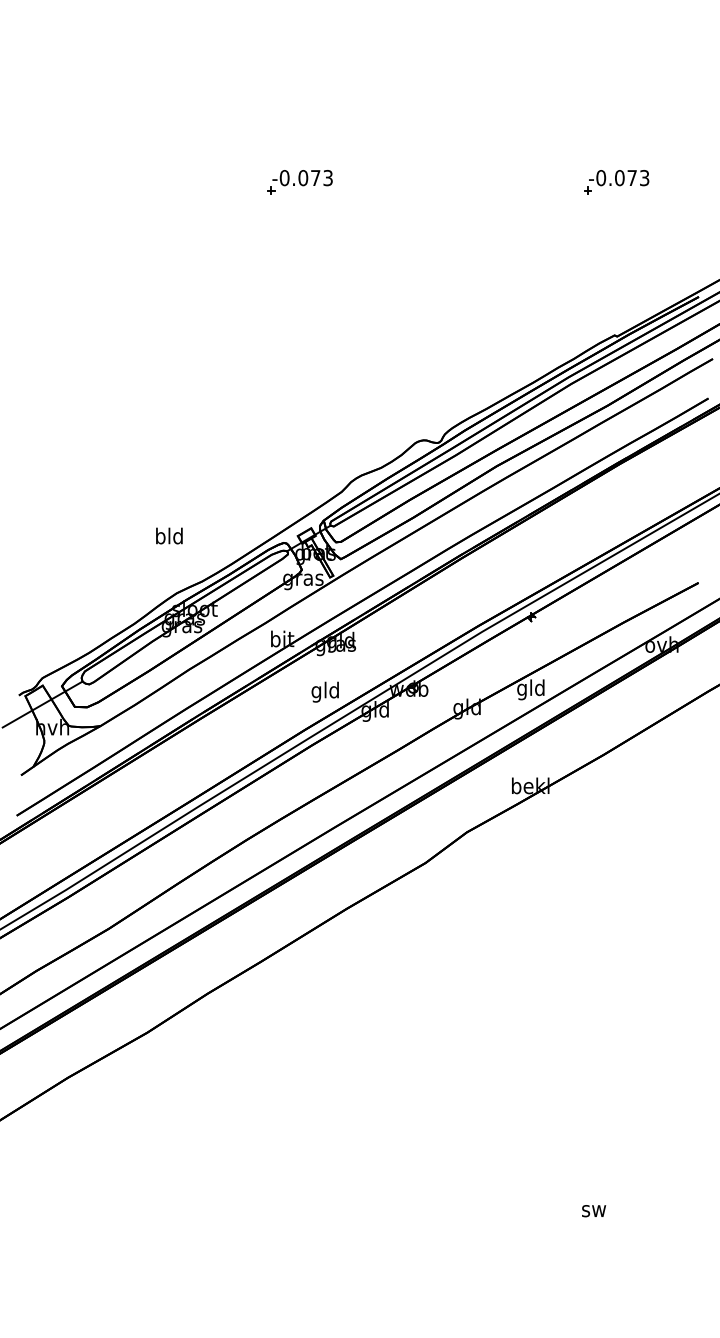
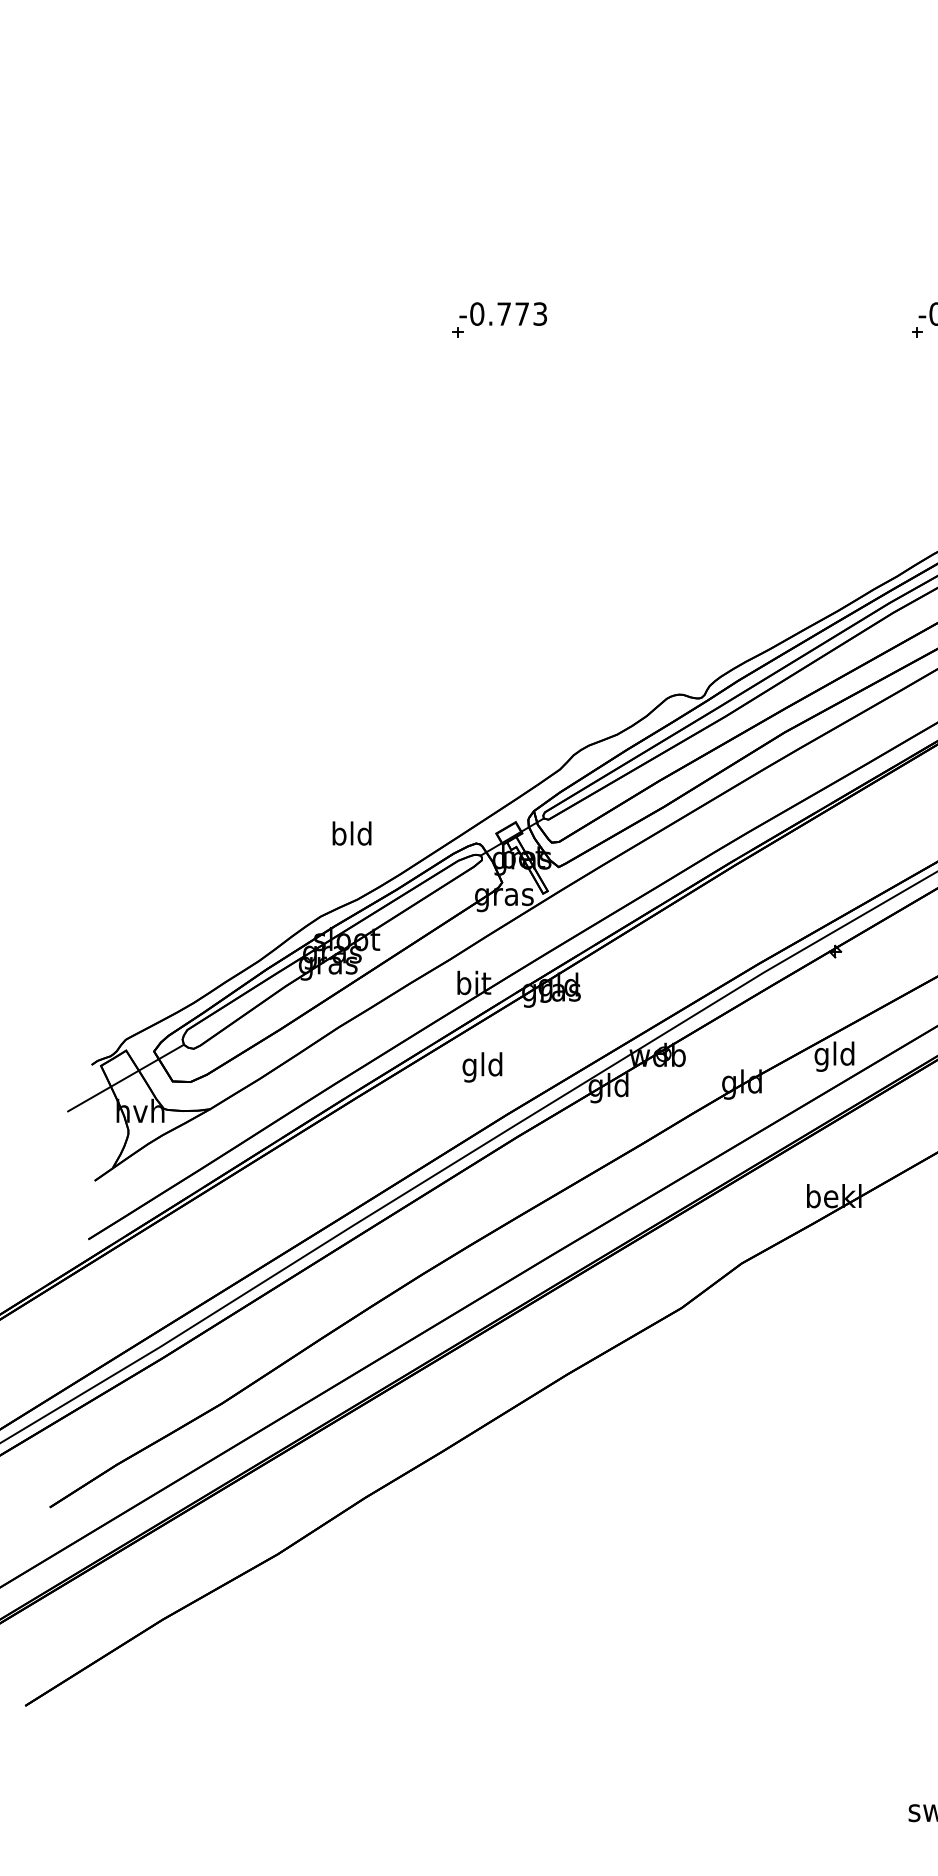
text: (303, 178) -> (504, 314), -0.073 -> -0.773
text: (169, 535) -> (352, 832), moved
text: (324, 691) -> (481, 1066), moved

